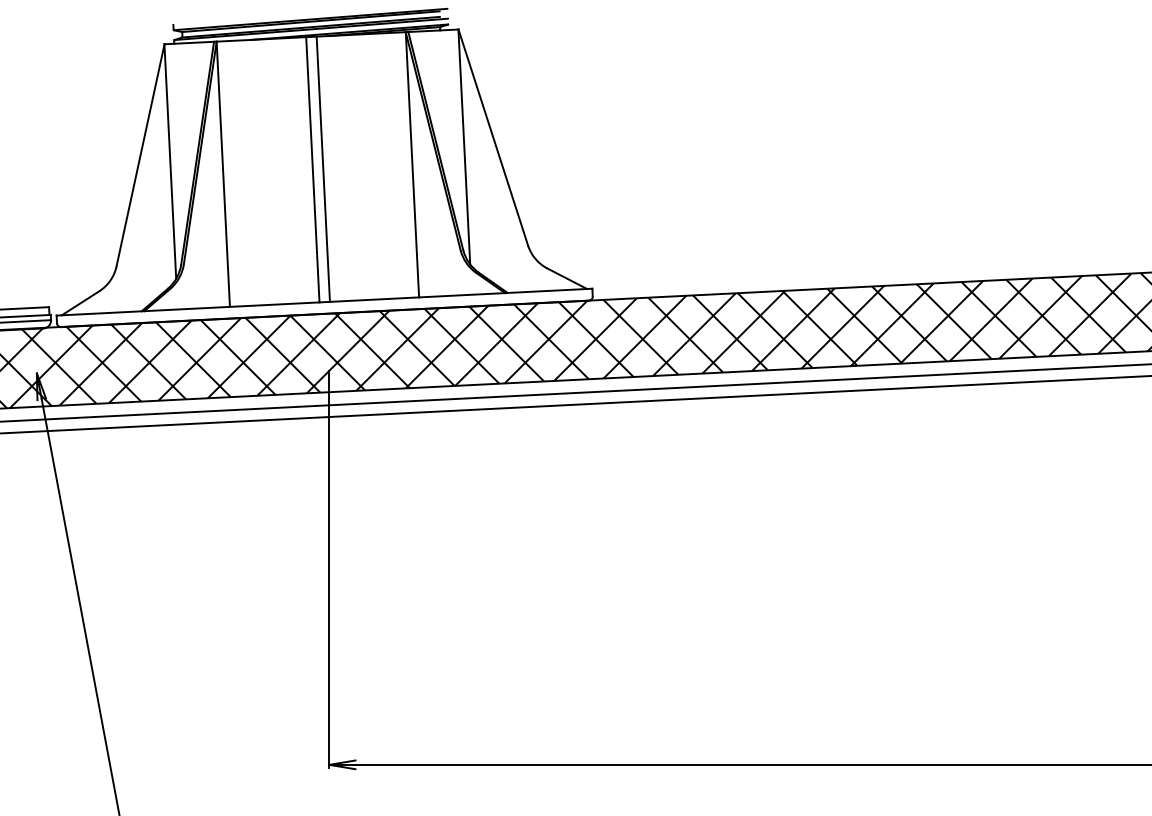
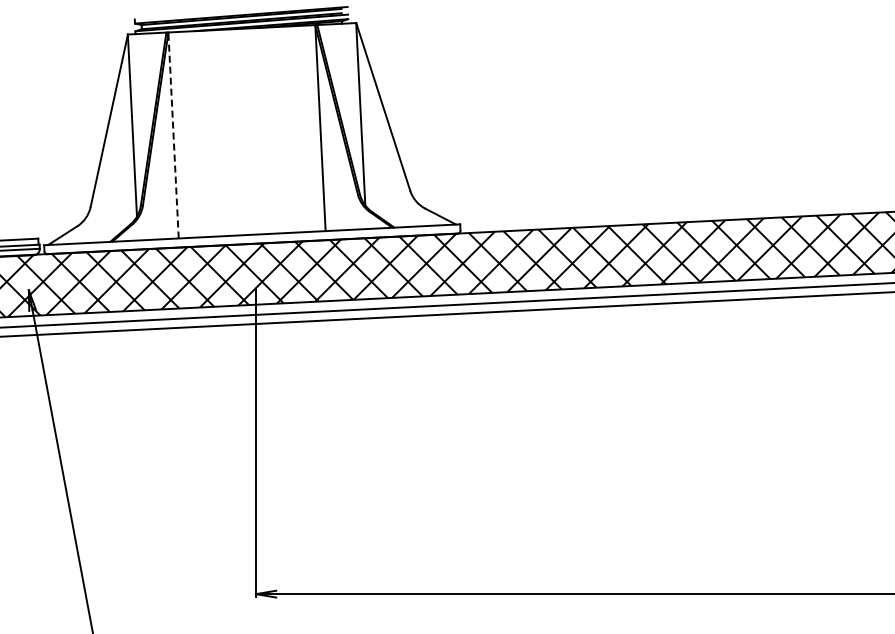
line: (312, 169) -> (242, 131), removed
line: (323, 169) -> (251, 131), removed
line: (223, 173) -> (173, 134), solid -> dashed

